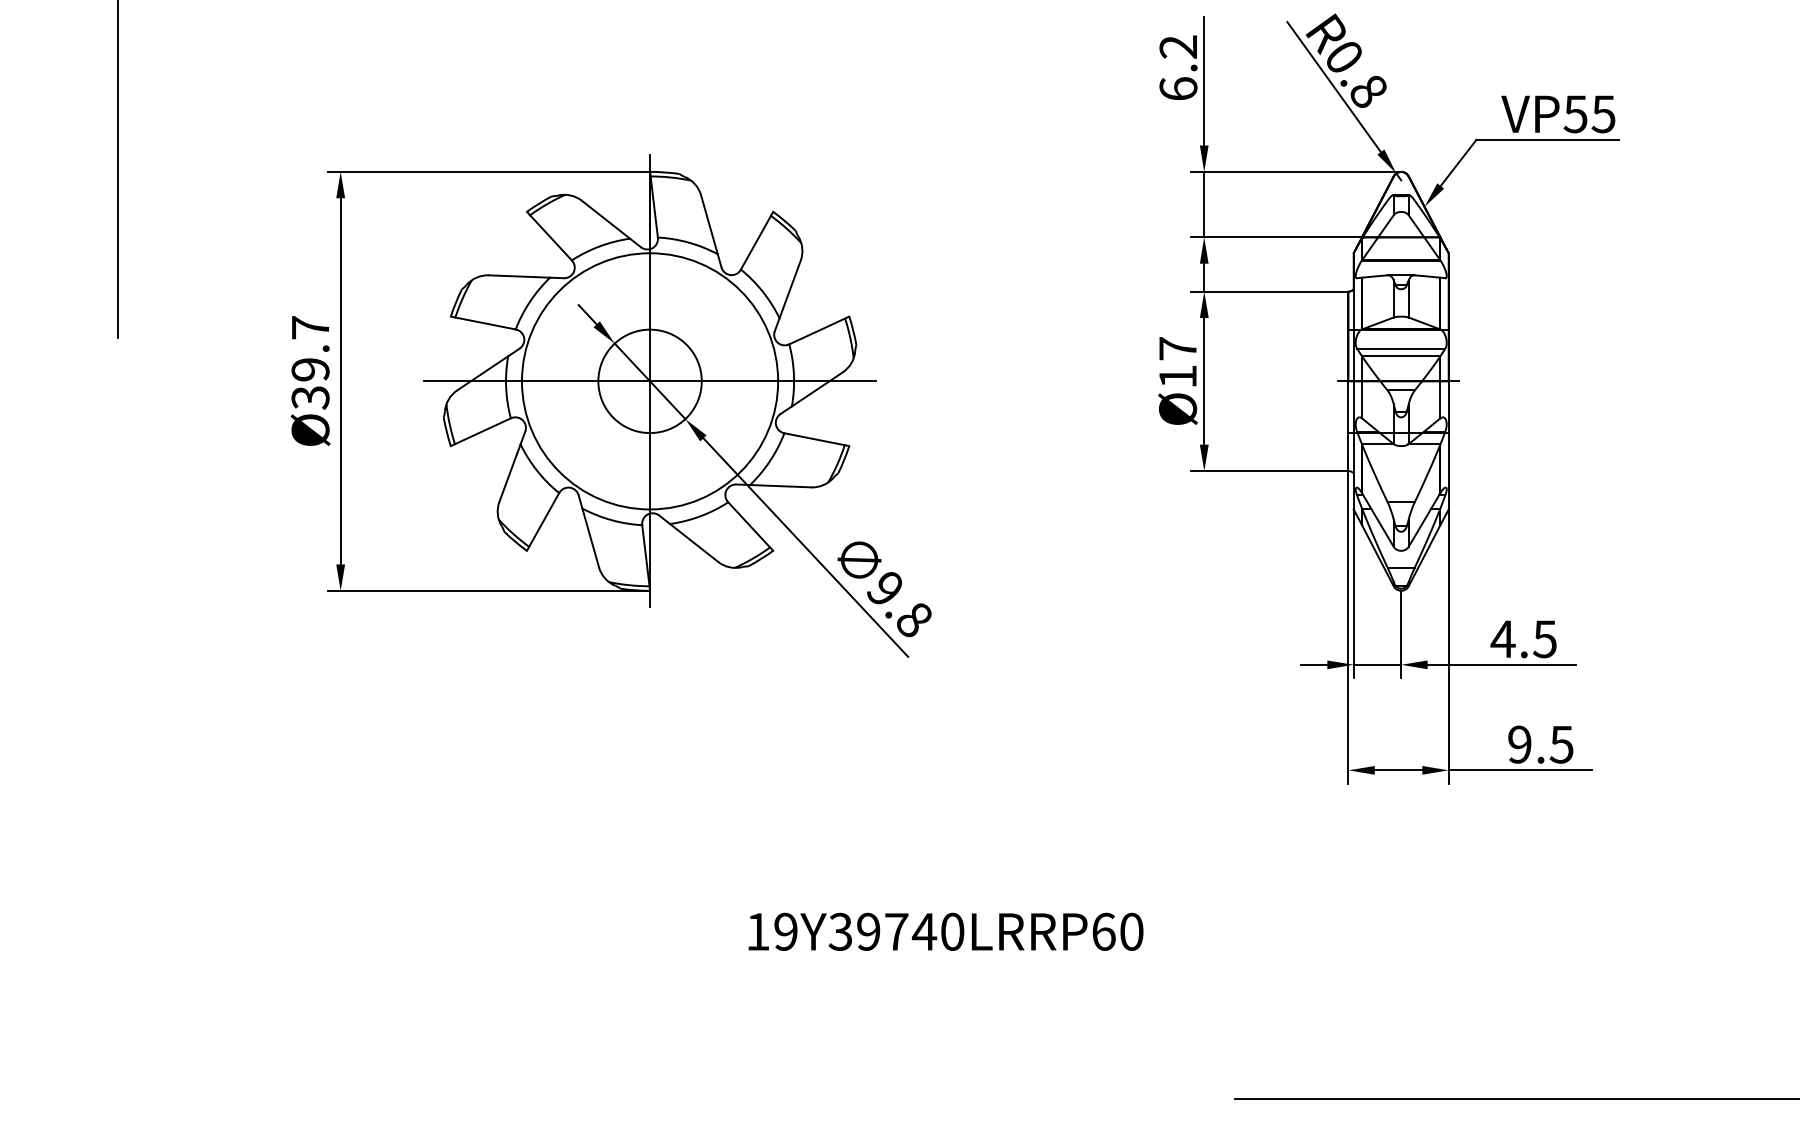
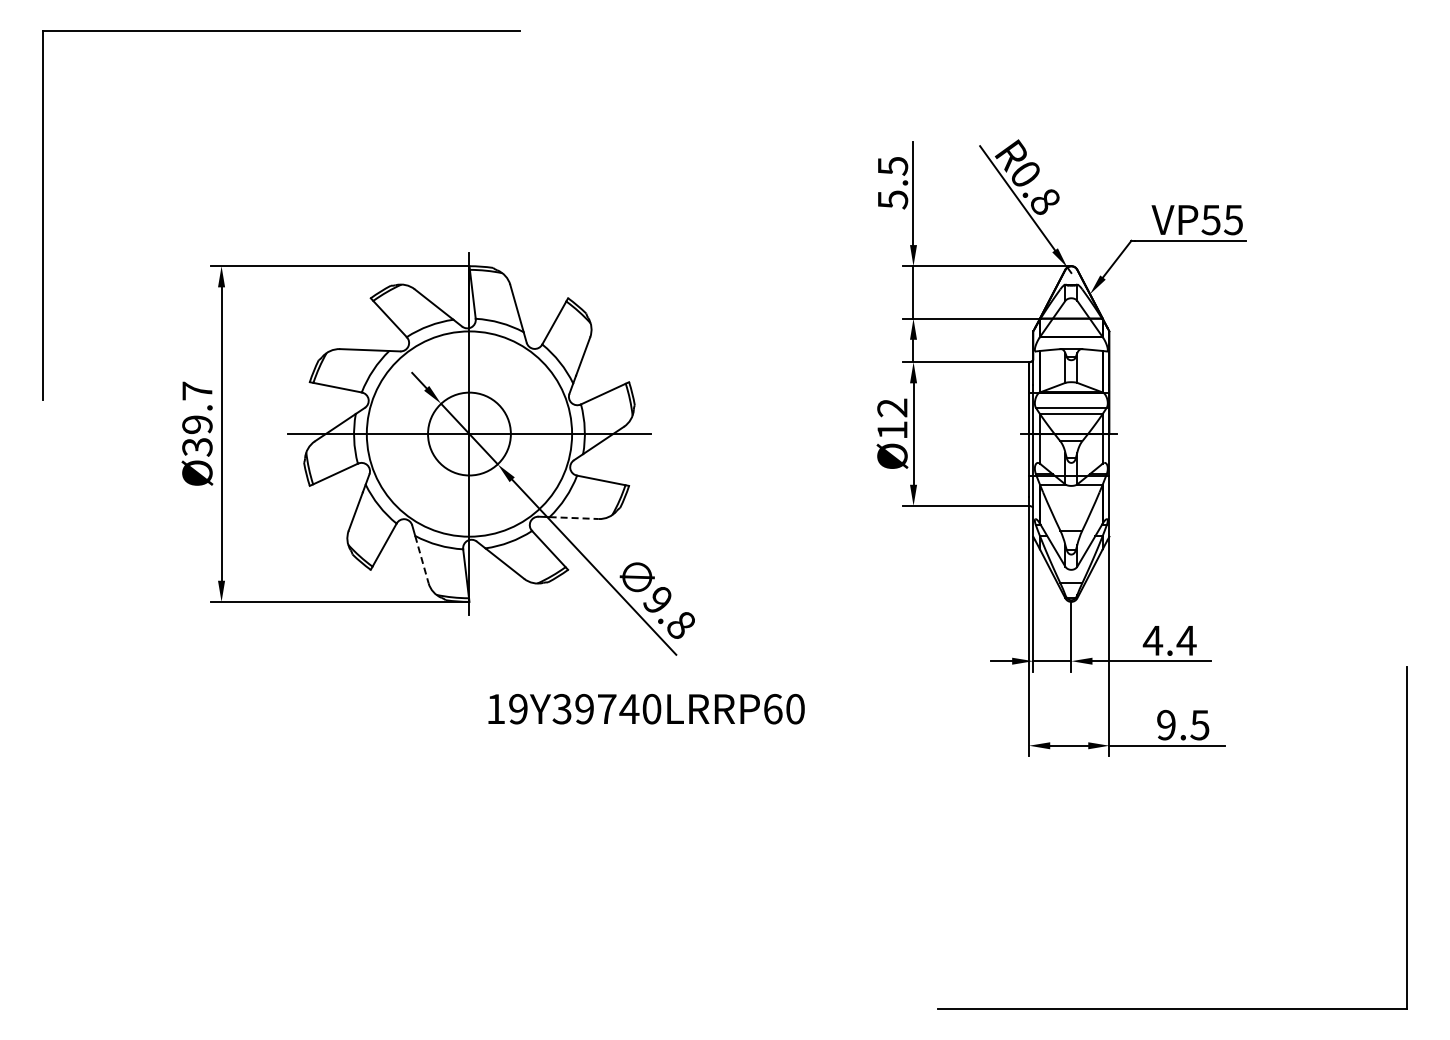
text: (1178, 68) -> (892, 183), 6.2 -> 5.5
text: (1178, 348) -> (892, 407), Ø17 -> Ø12
line: (781, 486) -> (574, 518), solid -> dashed
line: (590, 537) -> (421, 559), solid -> dashed
text: (1544, 638) -> (1186, 640), 4.5 -> 4.4
text: (945, 932) -> (646, 709), moved

